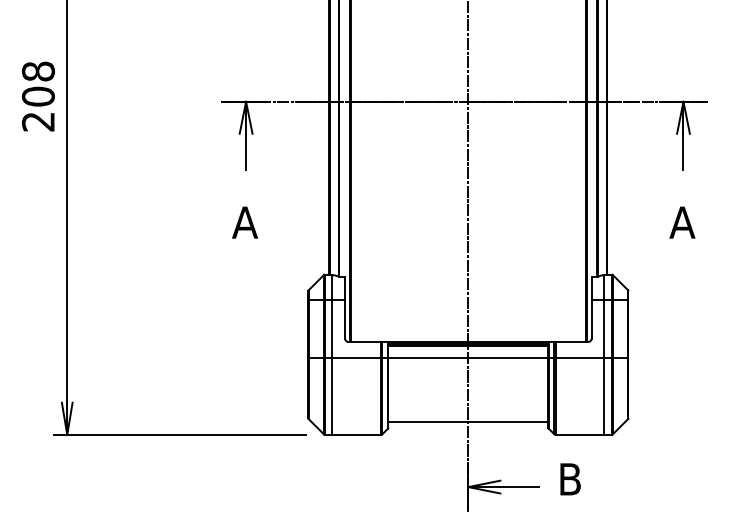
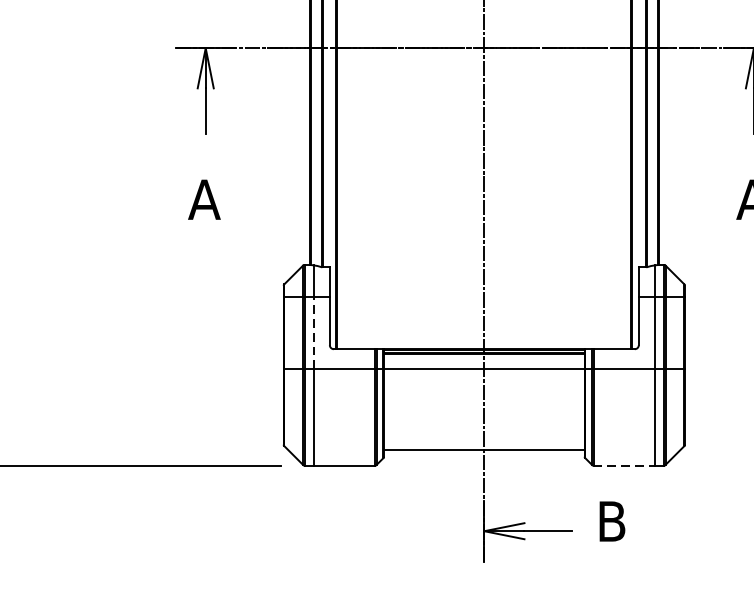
line: (332, 329) -> (314, 333), solid -> dashed
line: (580, 434) -> (624, 465), solid -> dashed

